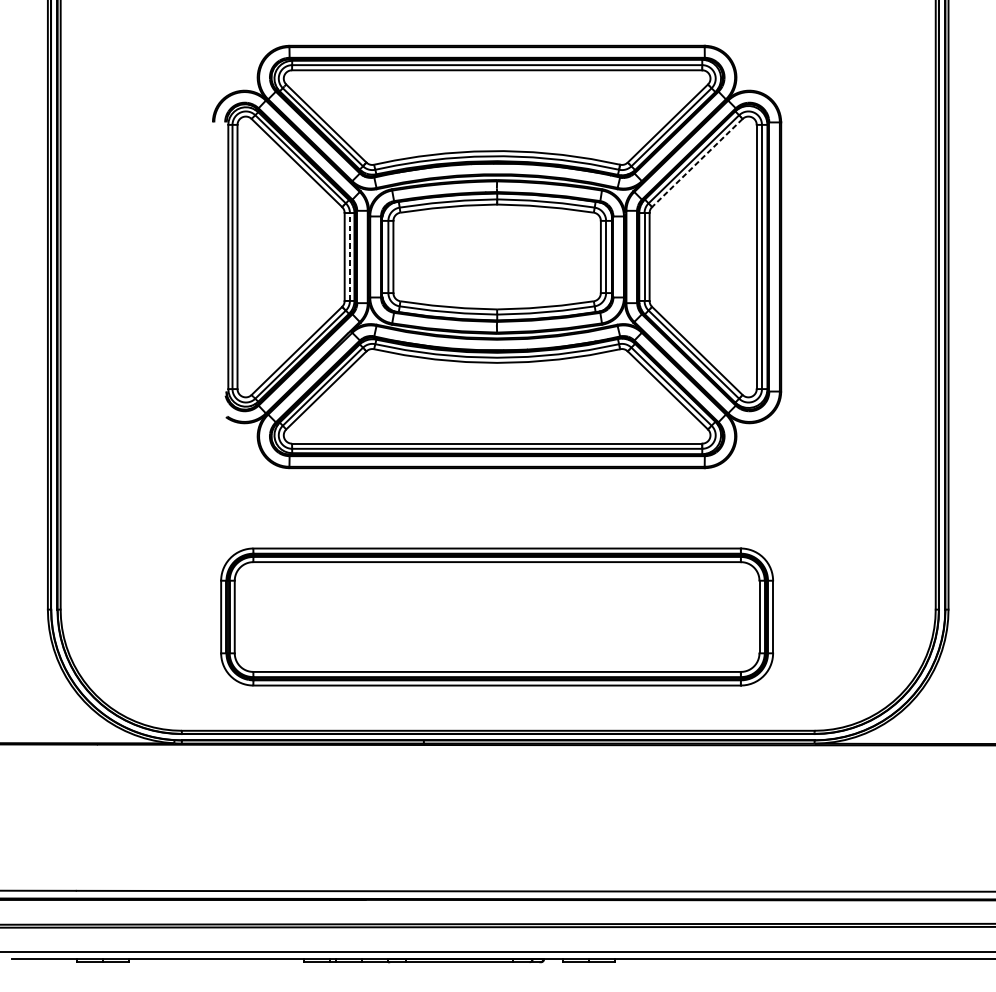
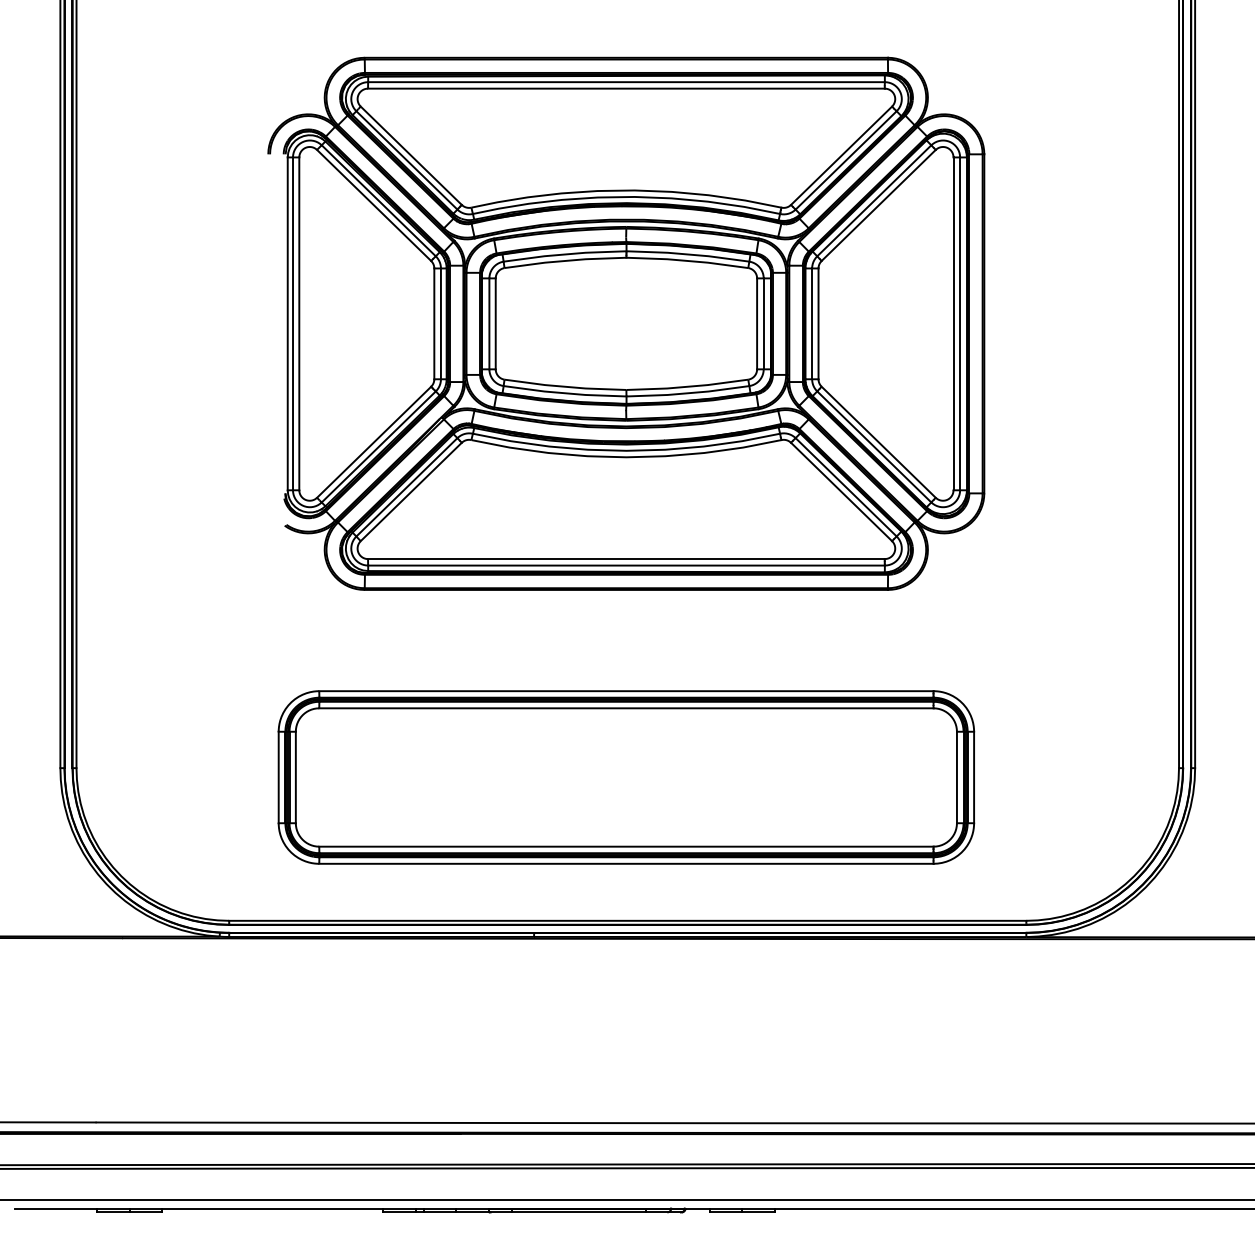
line: (697, 163) -> (878, 205), dashed -> solid
line: (349, 256) -> (440, 323), dashed -> solid

